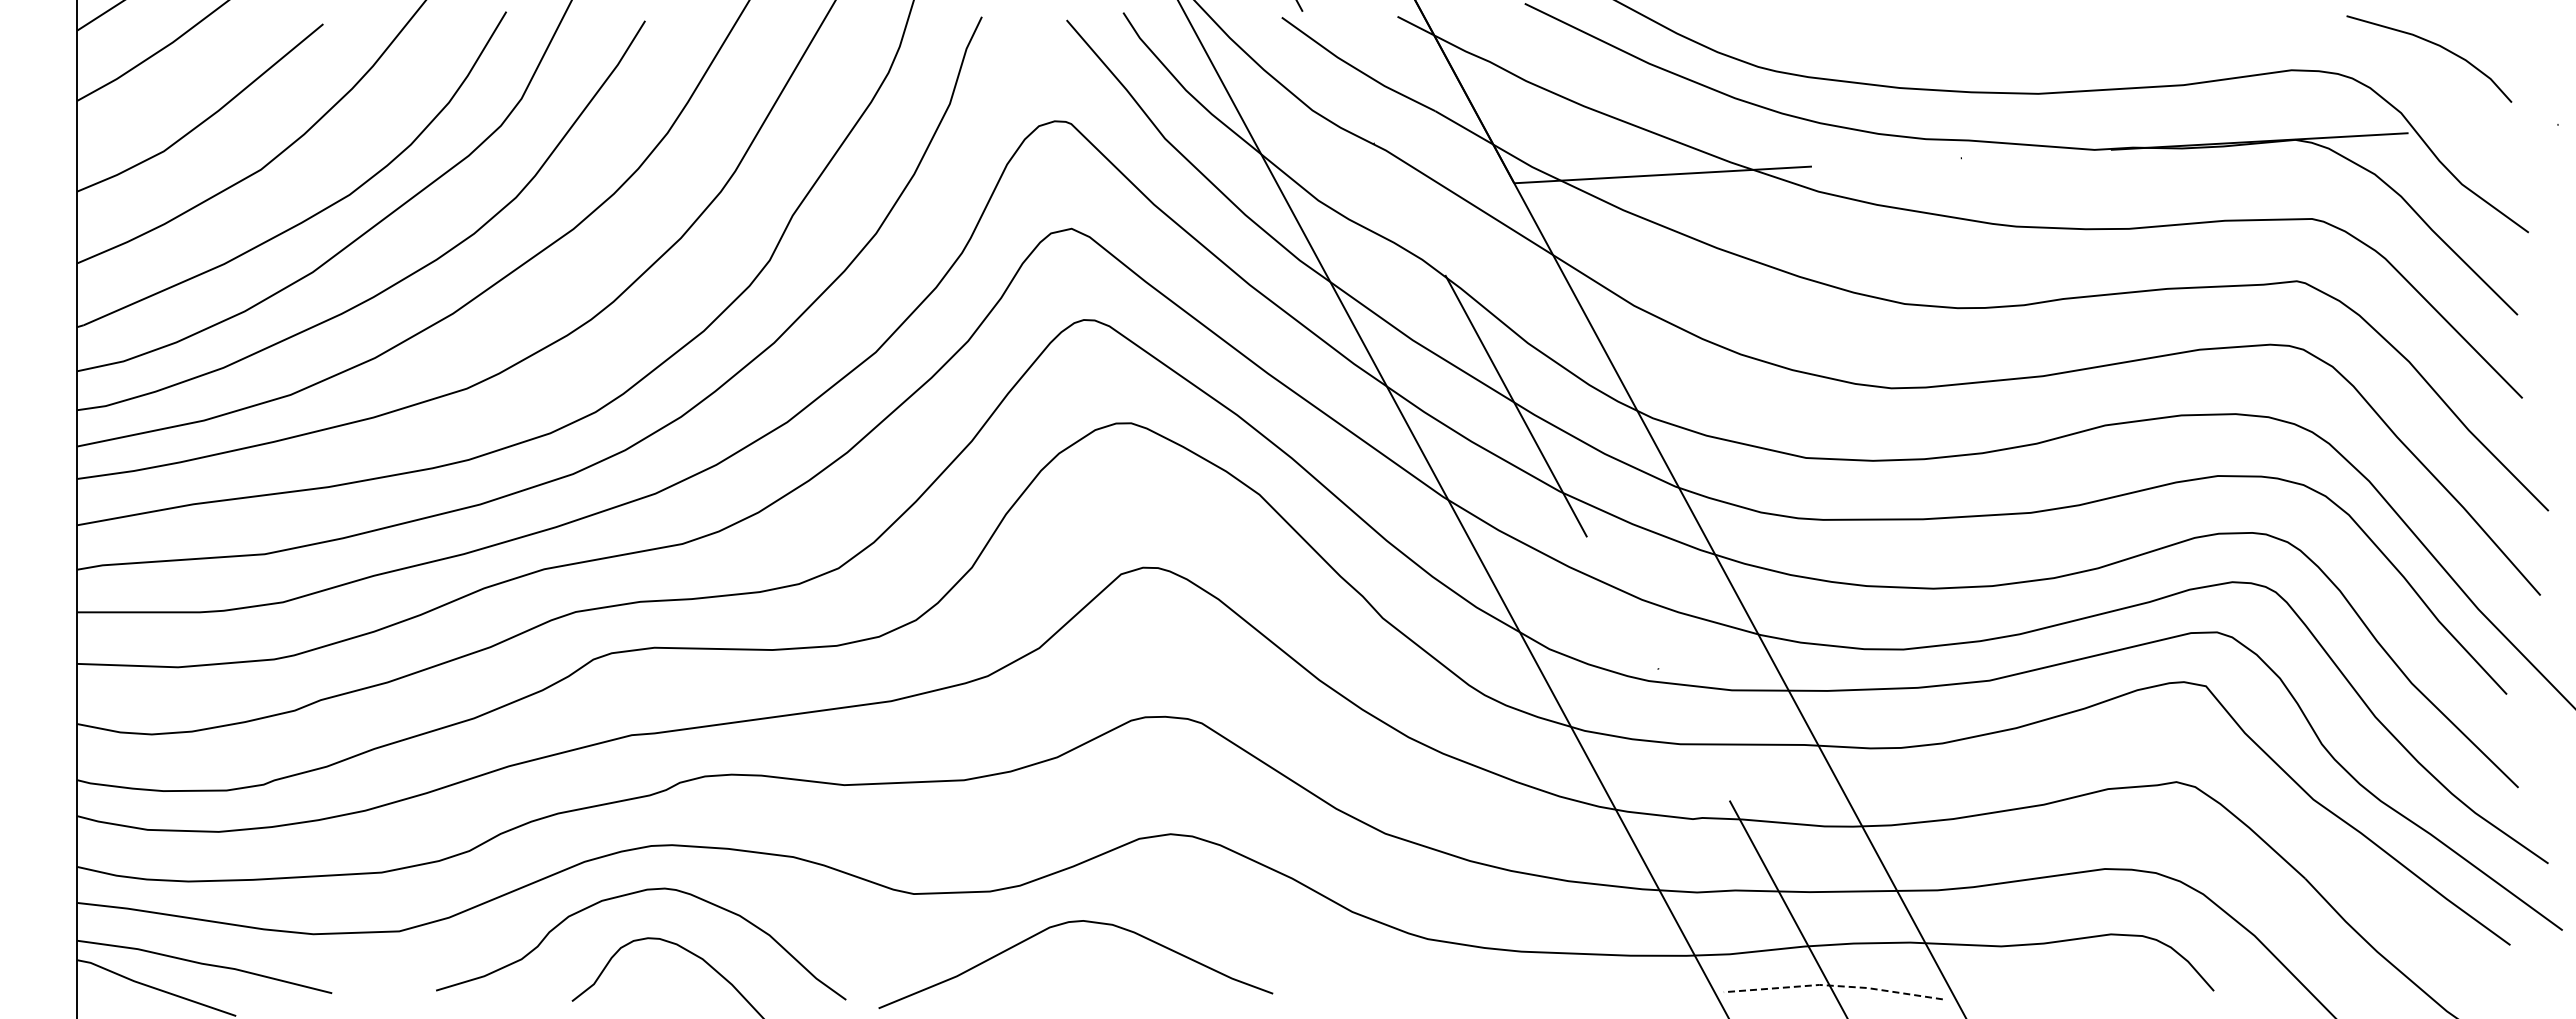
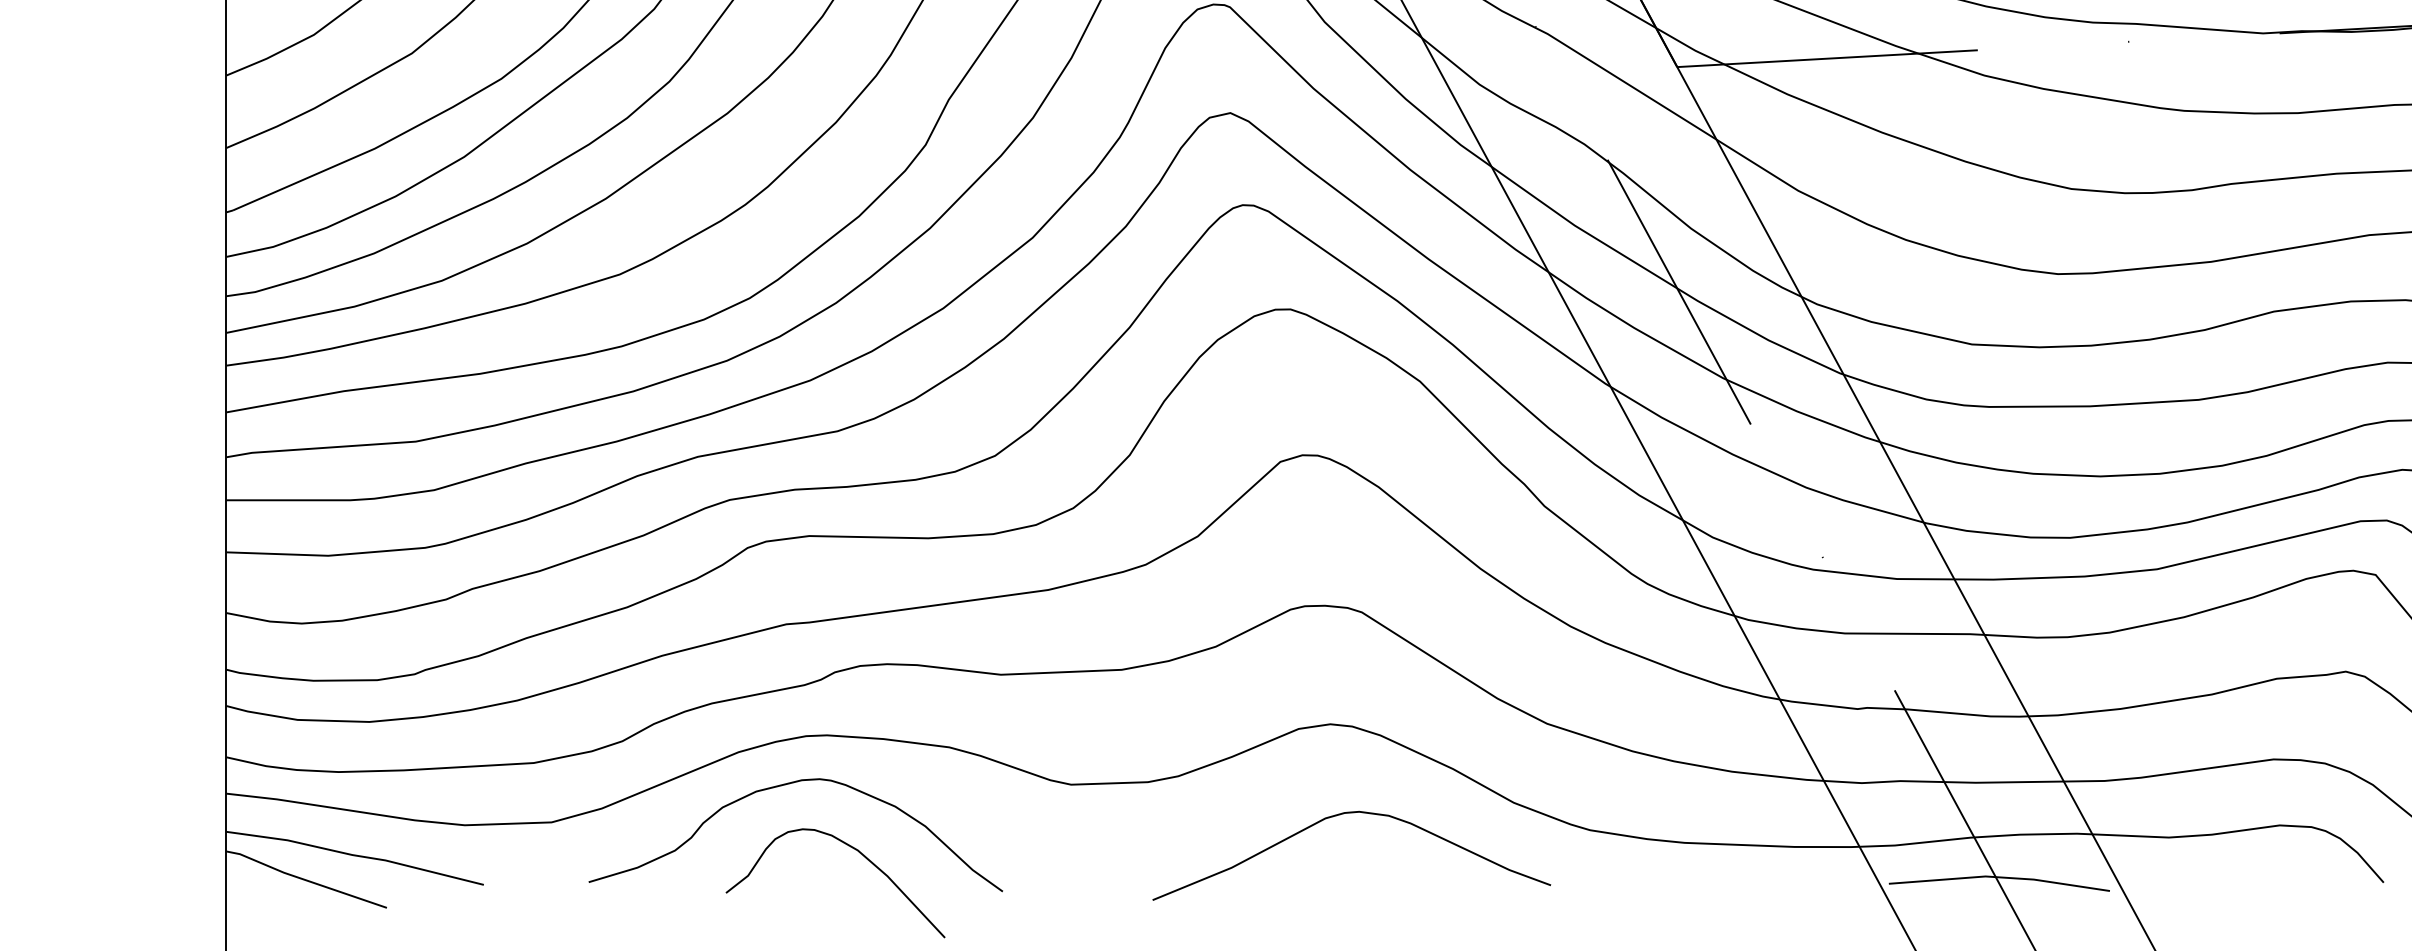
curve: (1061, 925) -> (1337, 816), moved
line: (1833, 985) -> (1999, 877), dashed -> solid

